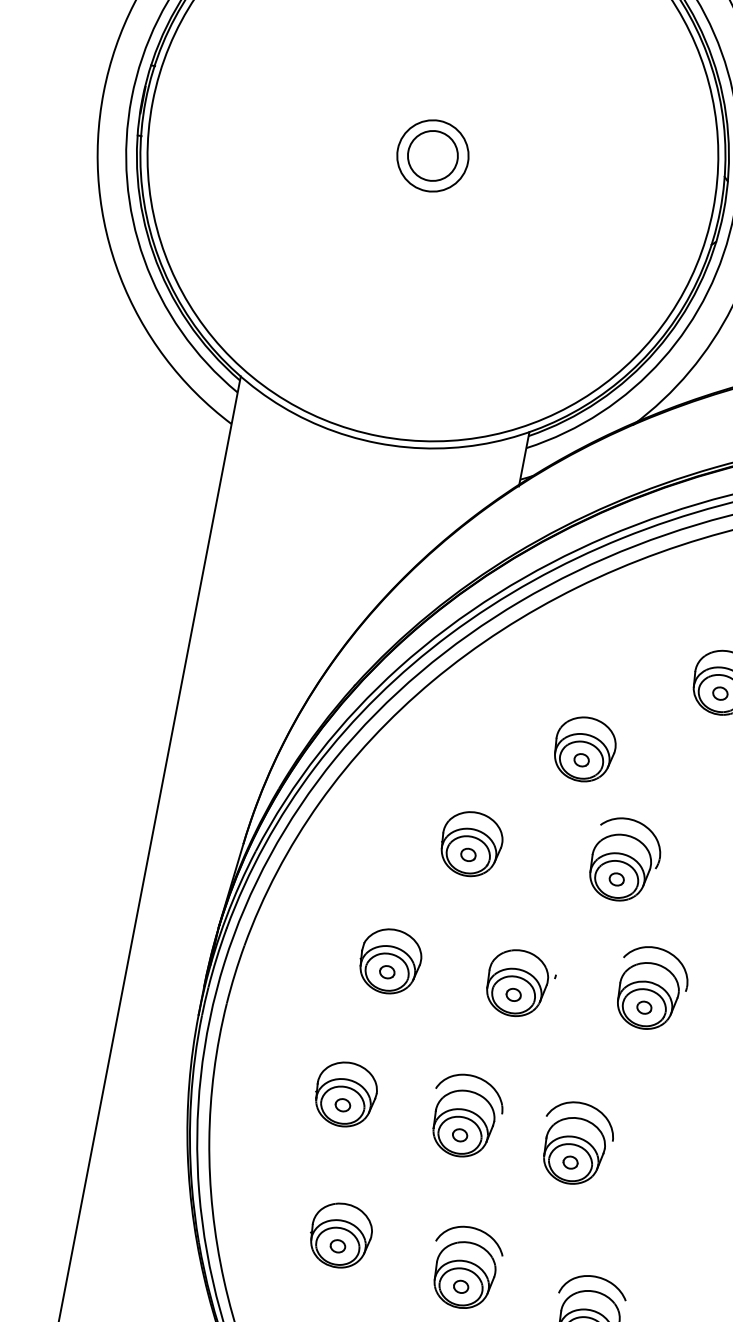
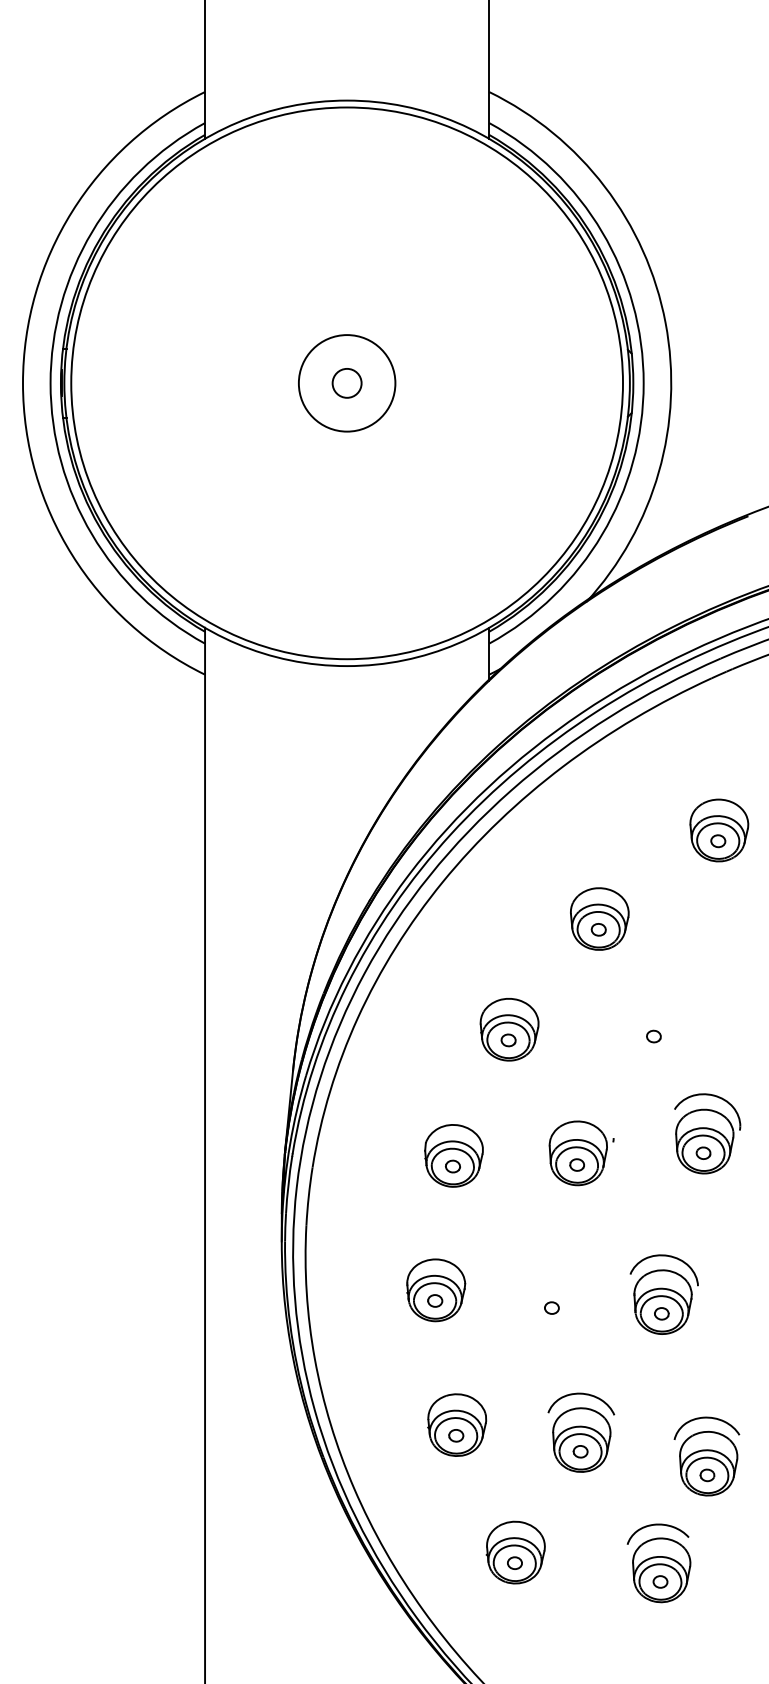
circle: (432, 154) -> (346, 382), size x1.4
circle: (433, 156) -> (347, 383), size x0.6
part: (625, 859) -> (658, 1016), removed
part: (465, 1115) -> (553, 1288), removed

